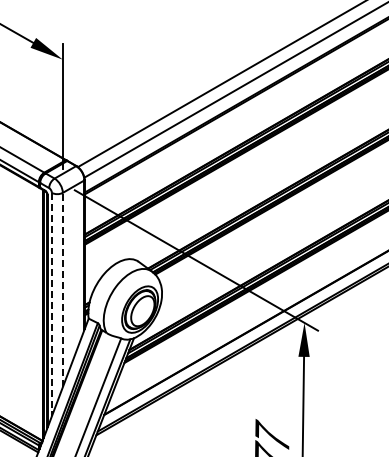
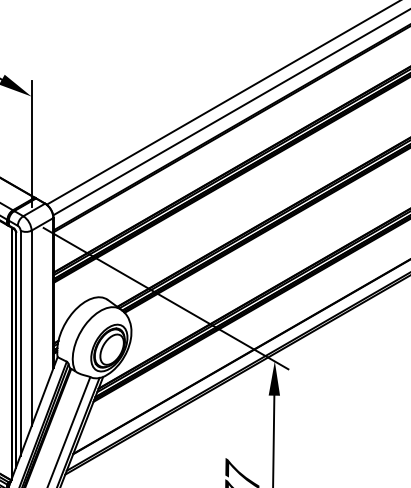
line: (62, 290) -> (31, 328), dashed -> solid
line: (51, 305) -> (20, 343), dashed -> solid

